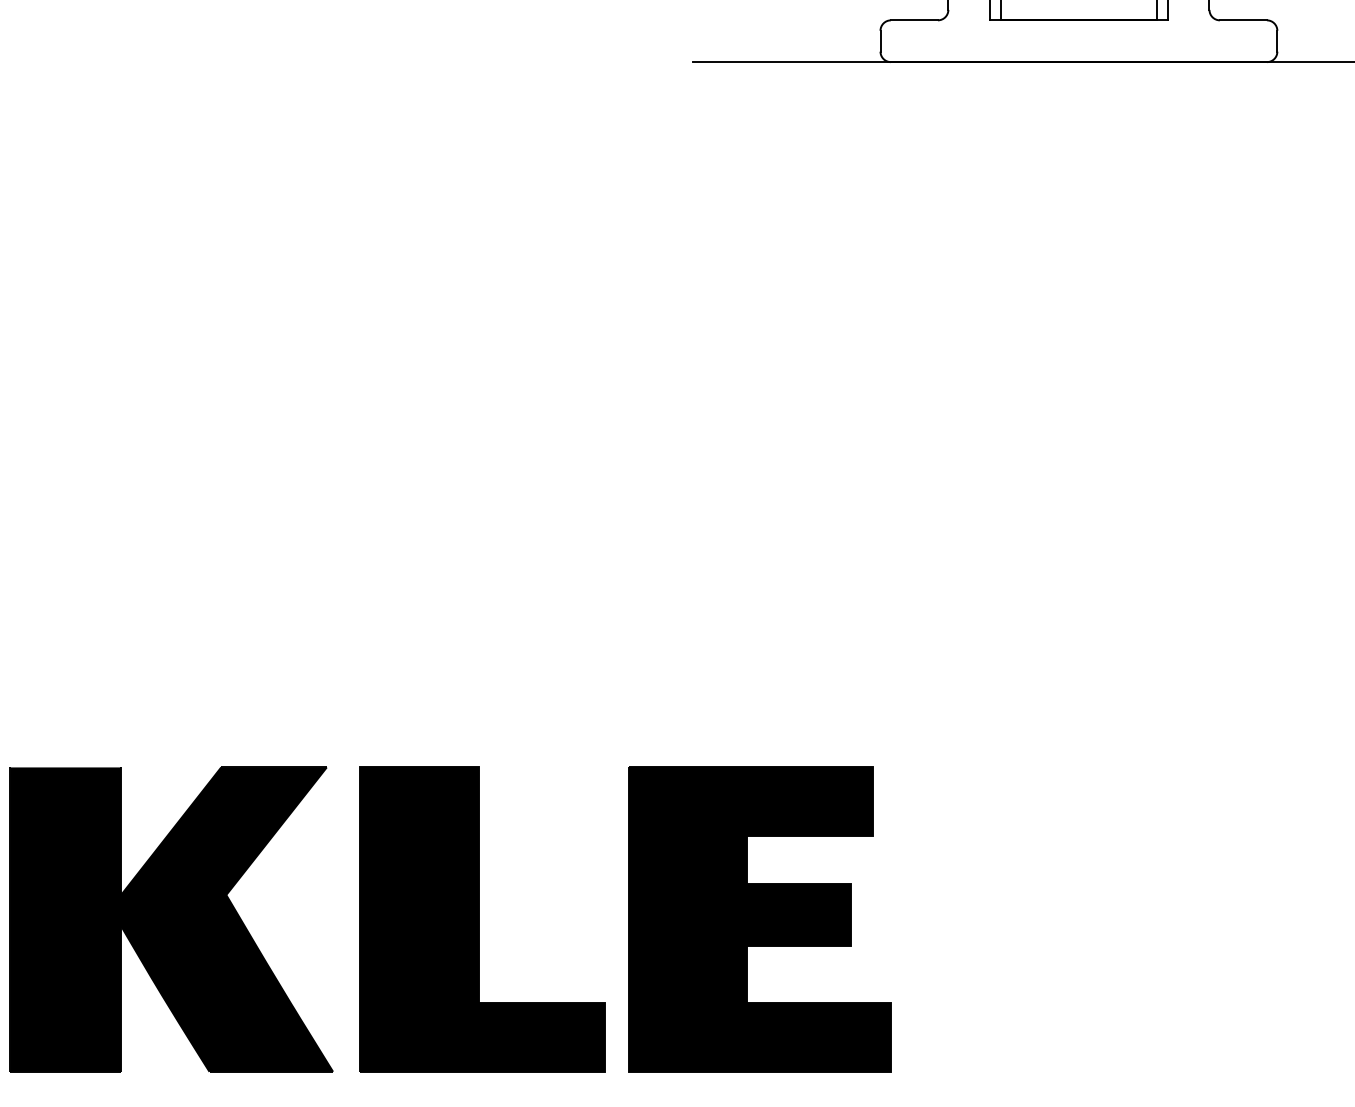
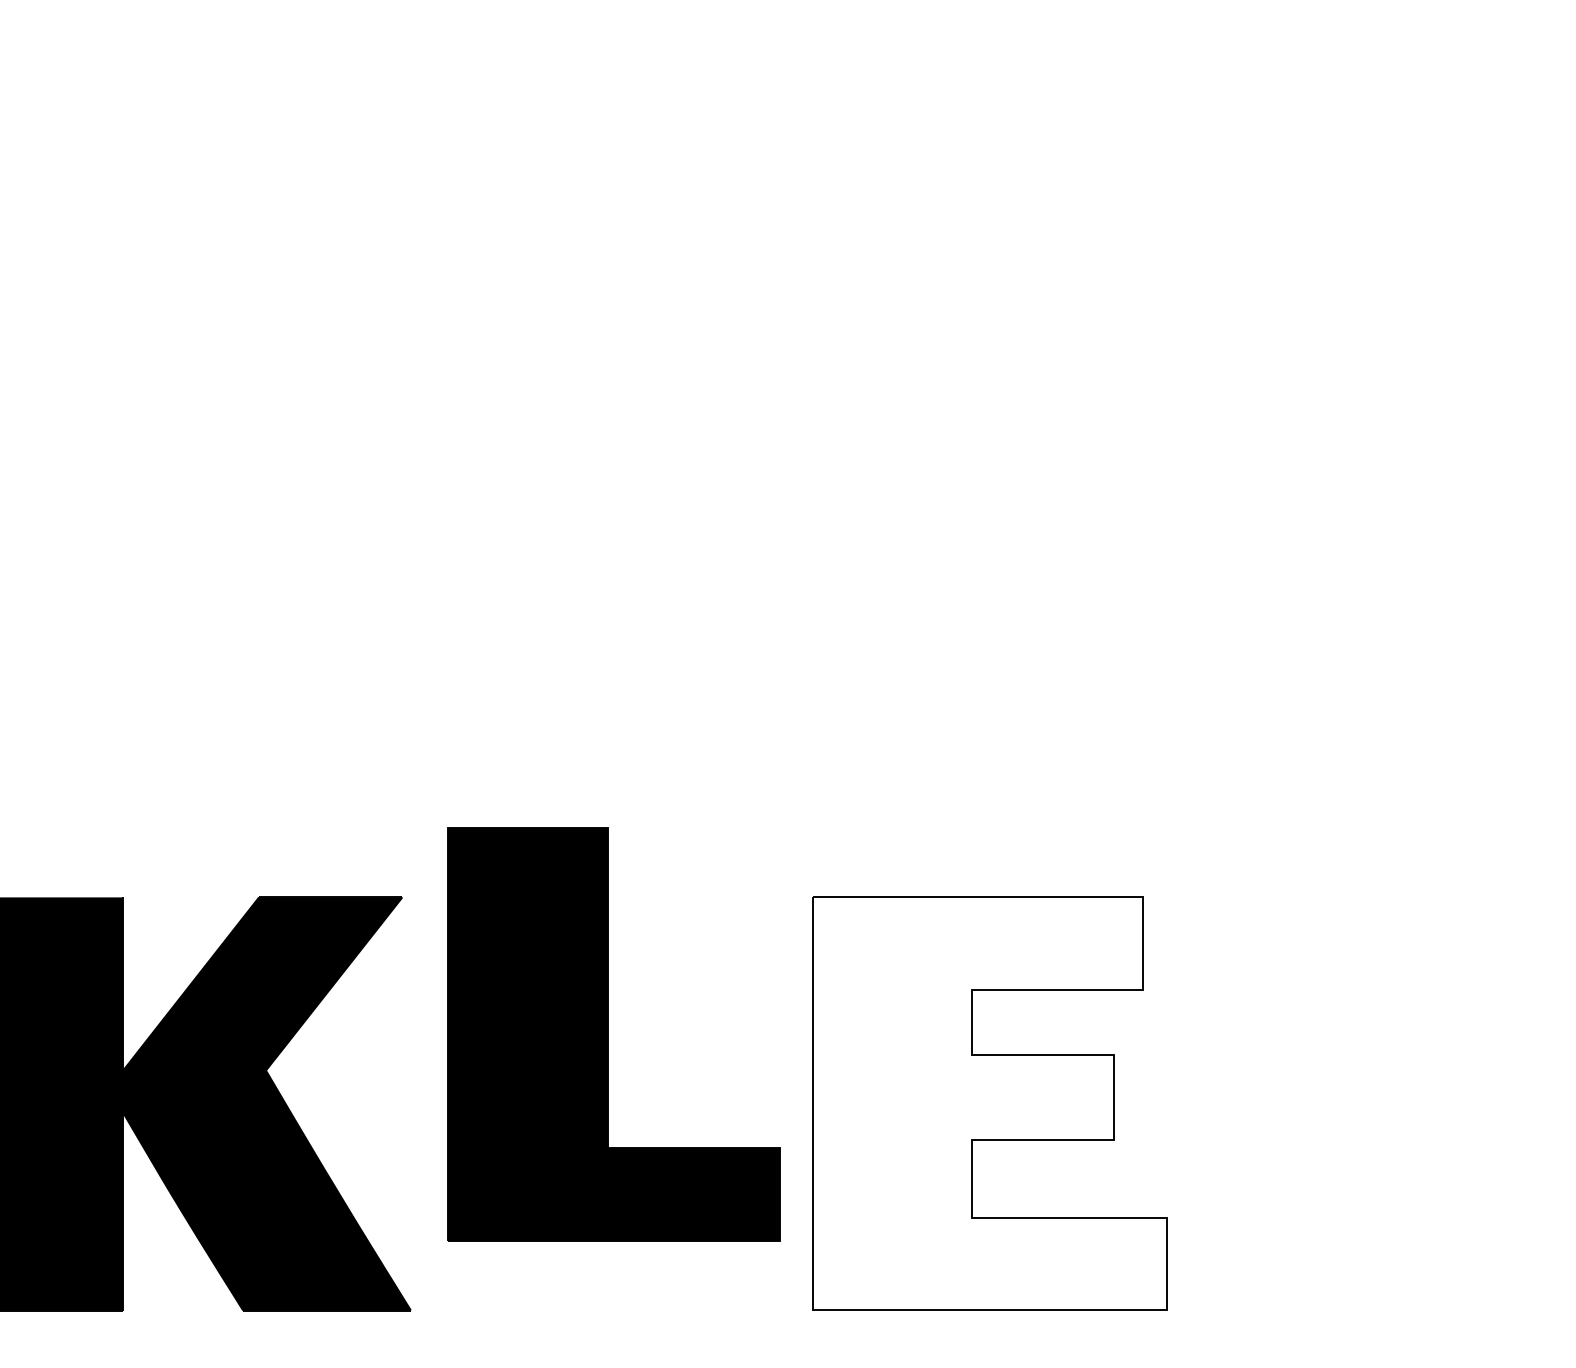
part: (482, 919) -> (613, 1034), moved
fill: (759, 919) -> (989, 1103), removed

